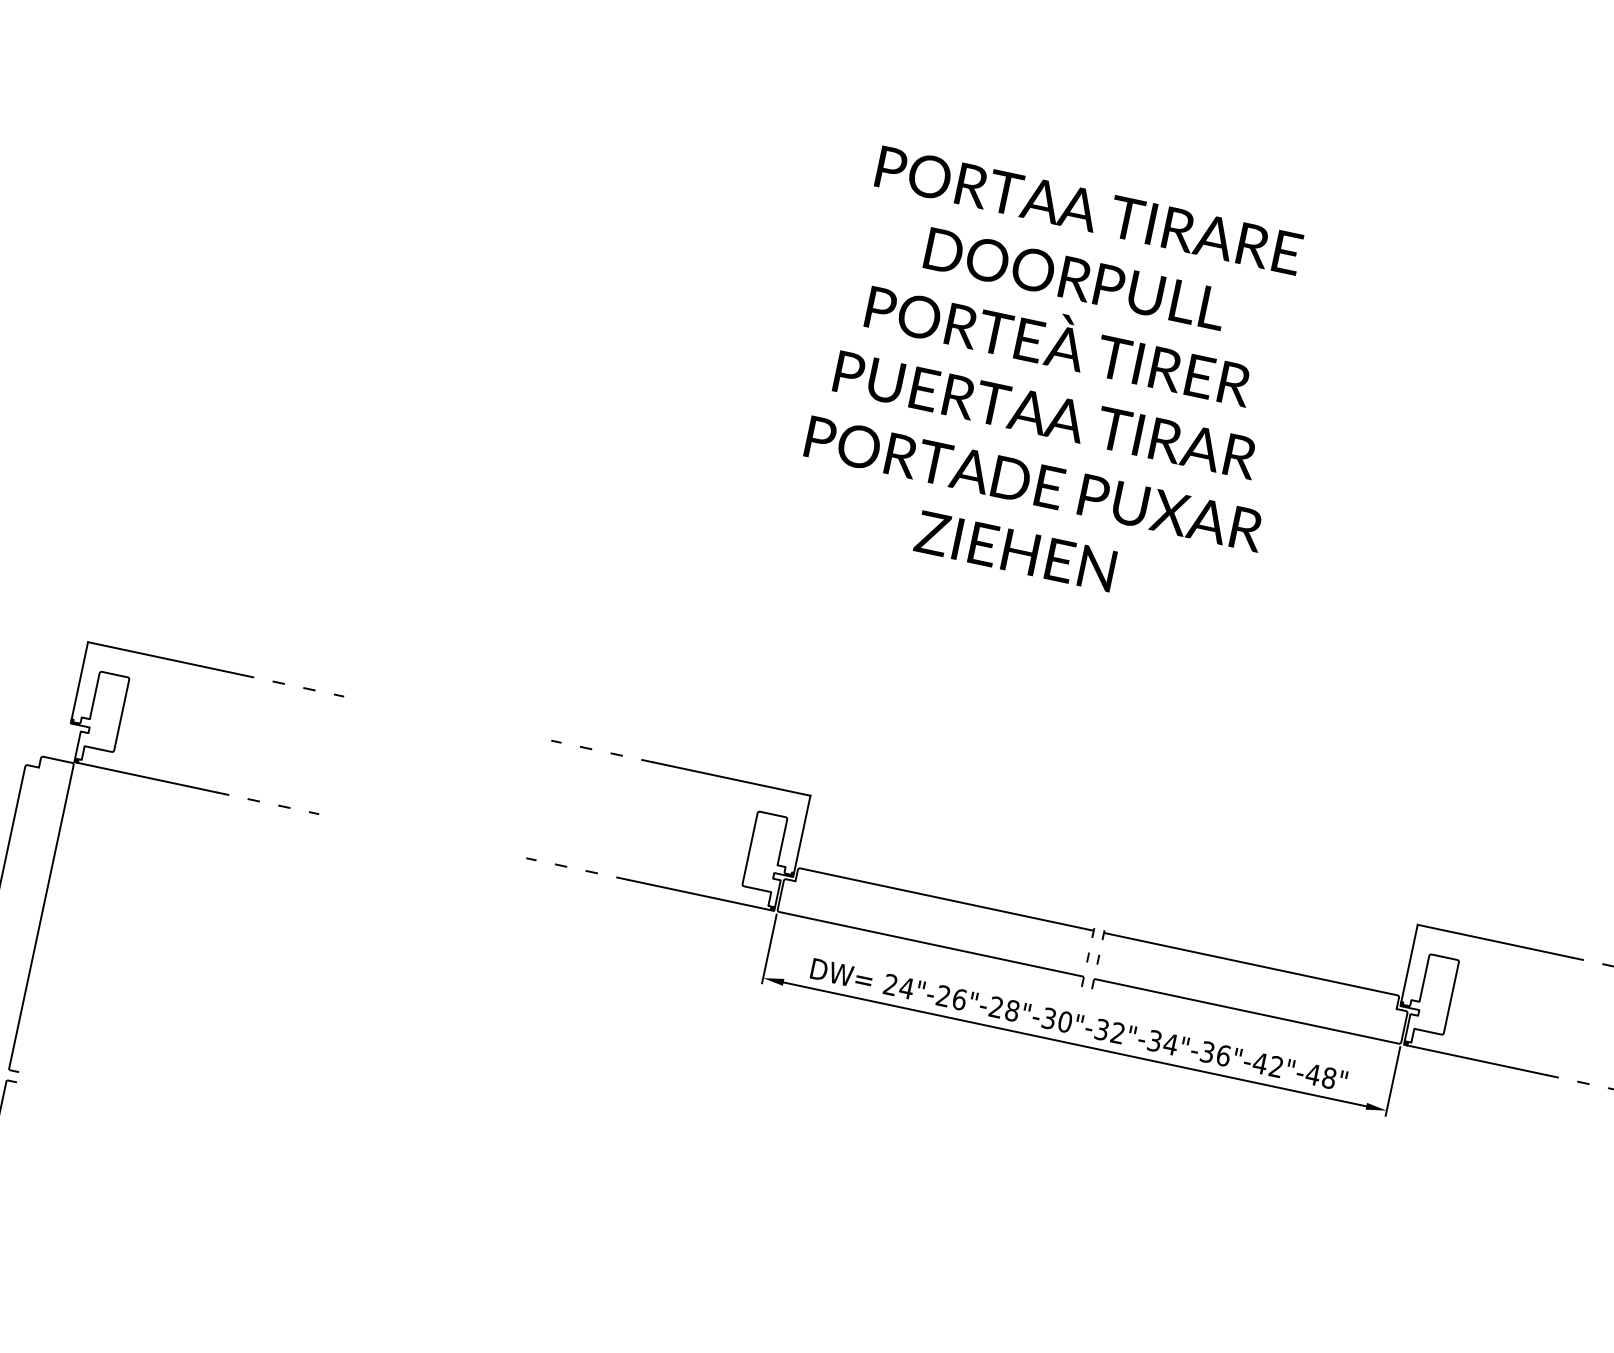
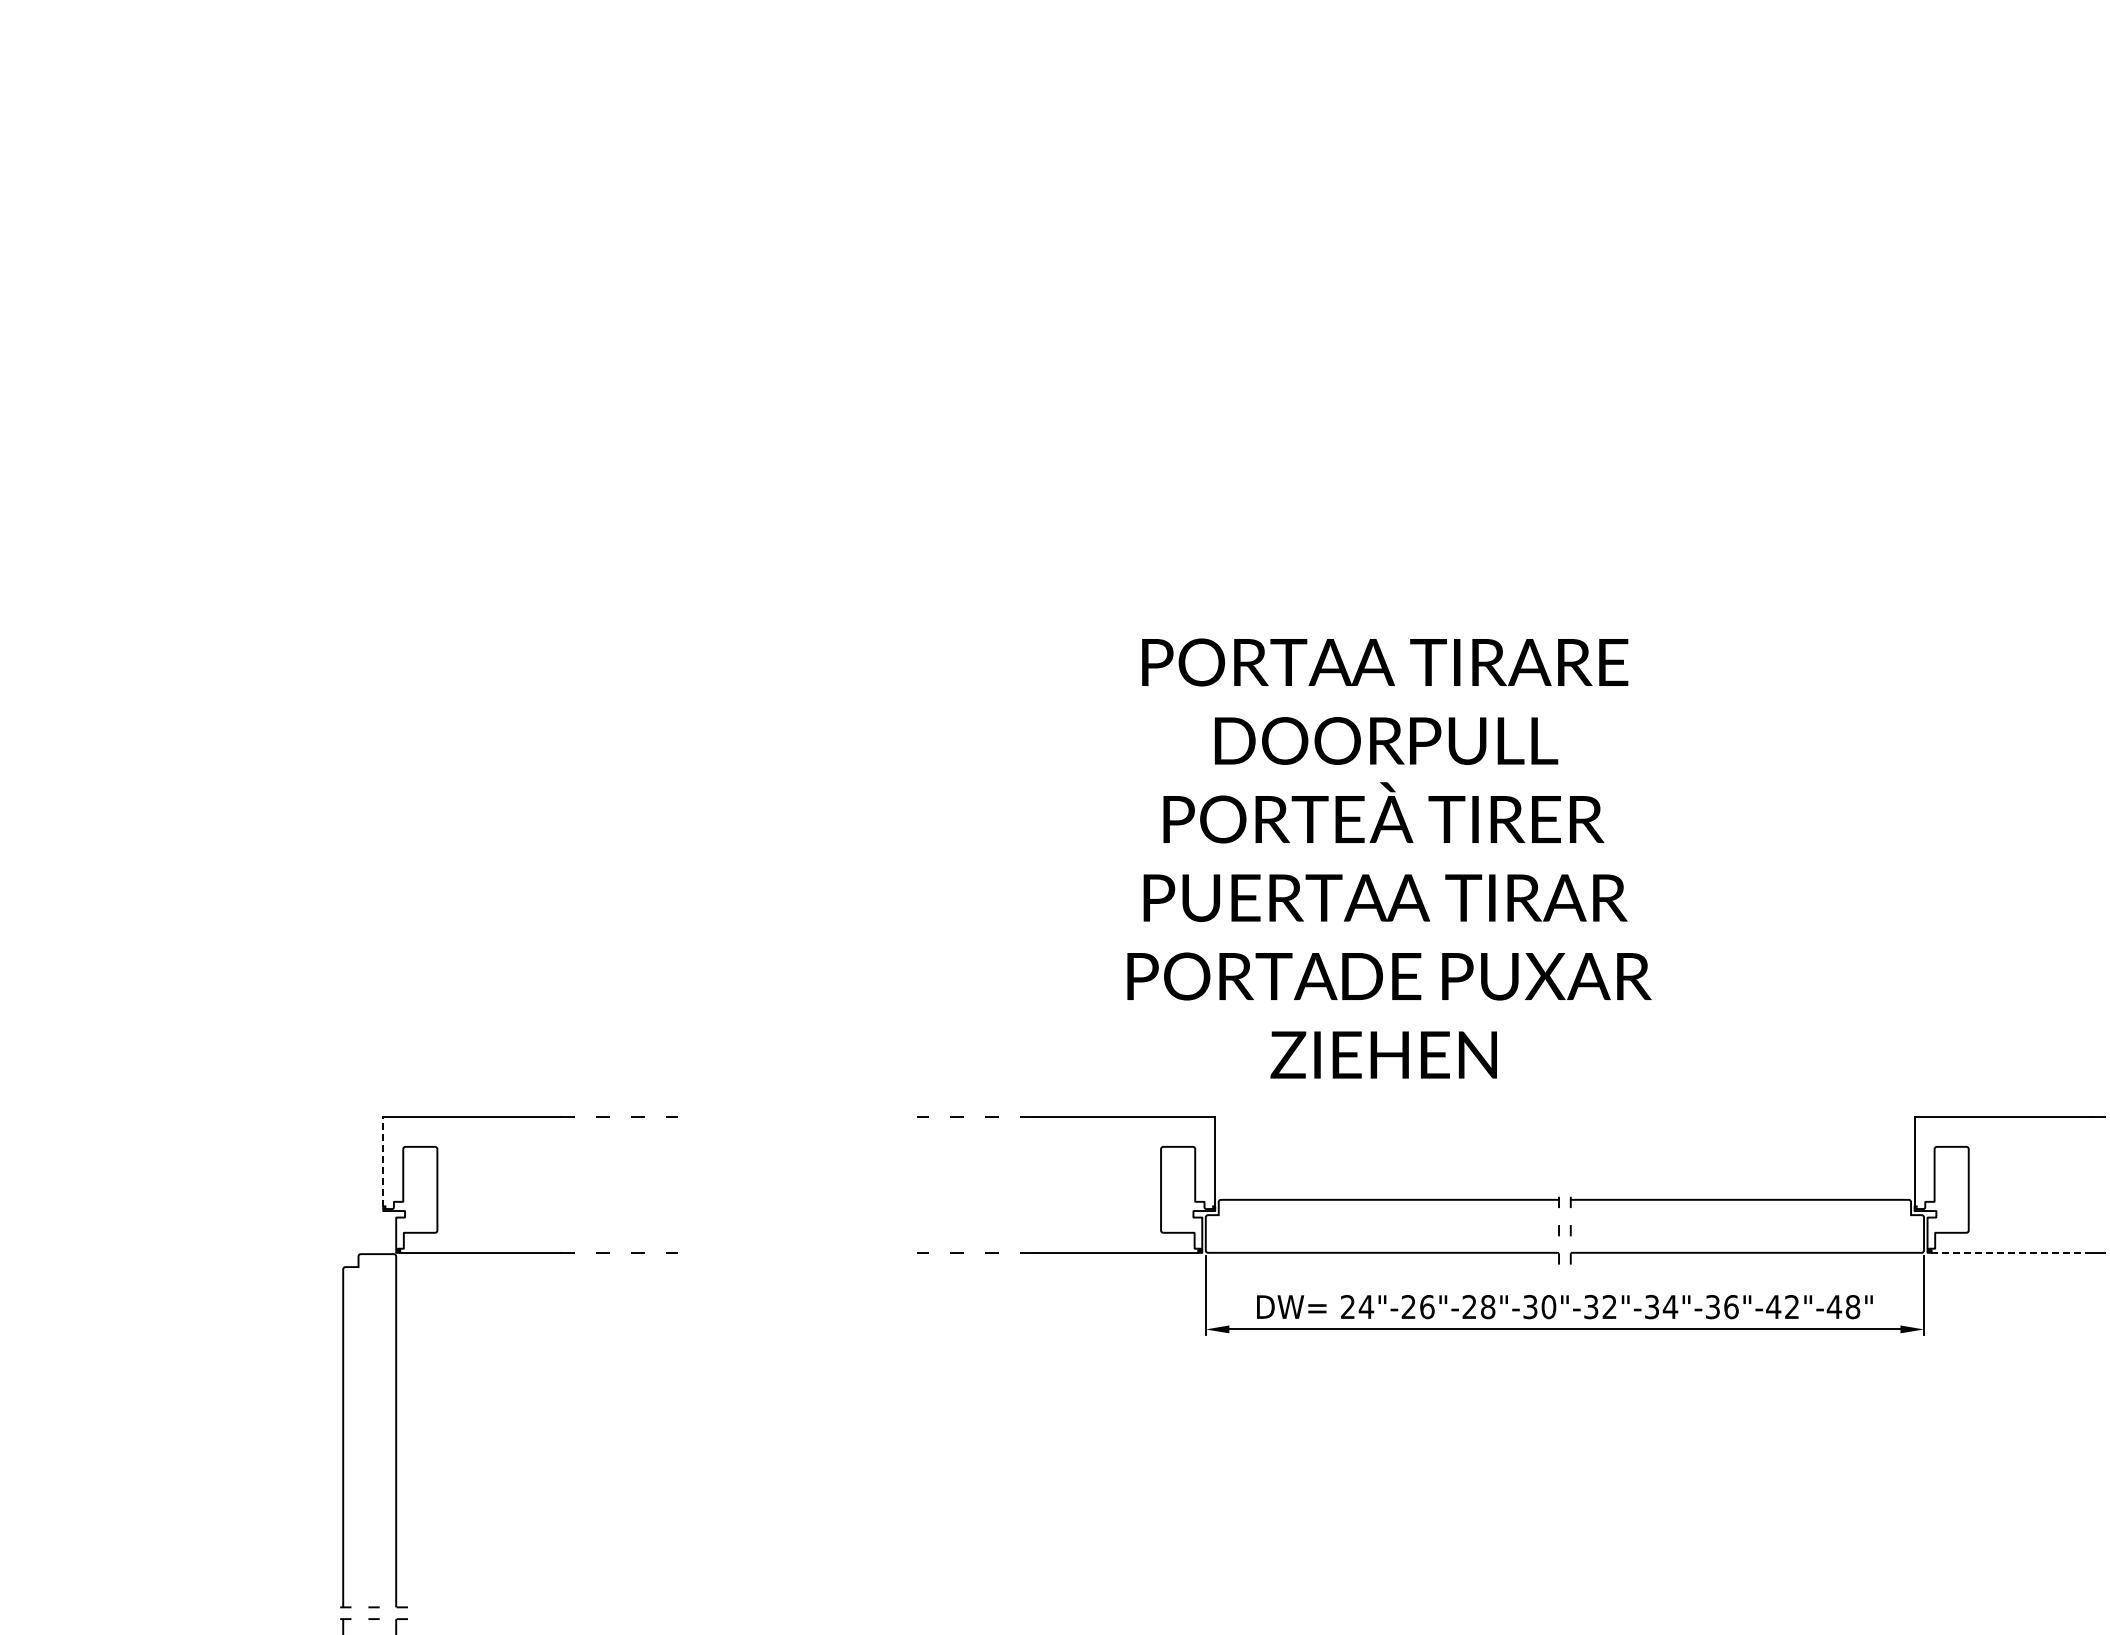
text: (1056, 381) -> (1389, 858), moved
line: (80, 680) -> (383, 1161), solid -> dashed
line: (1476, 1059) -> (2011, 1252), solid -> dashed

